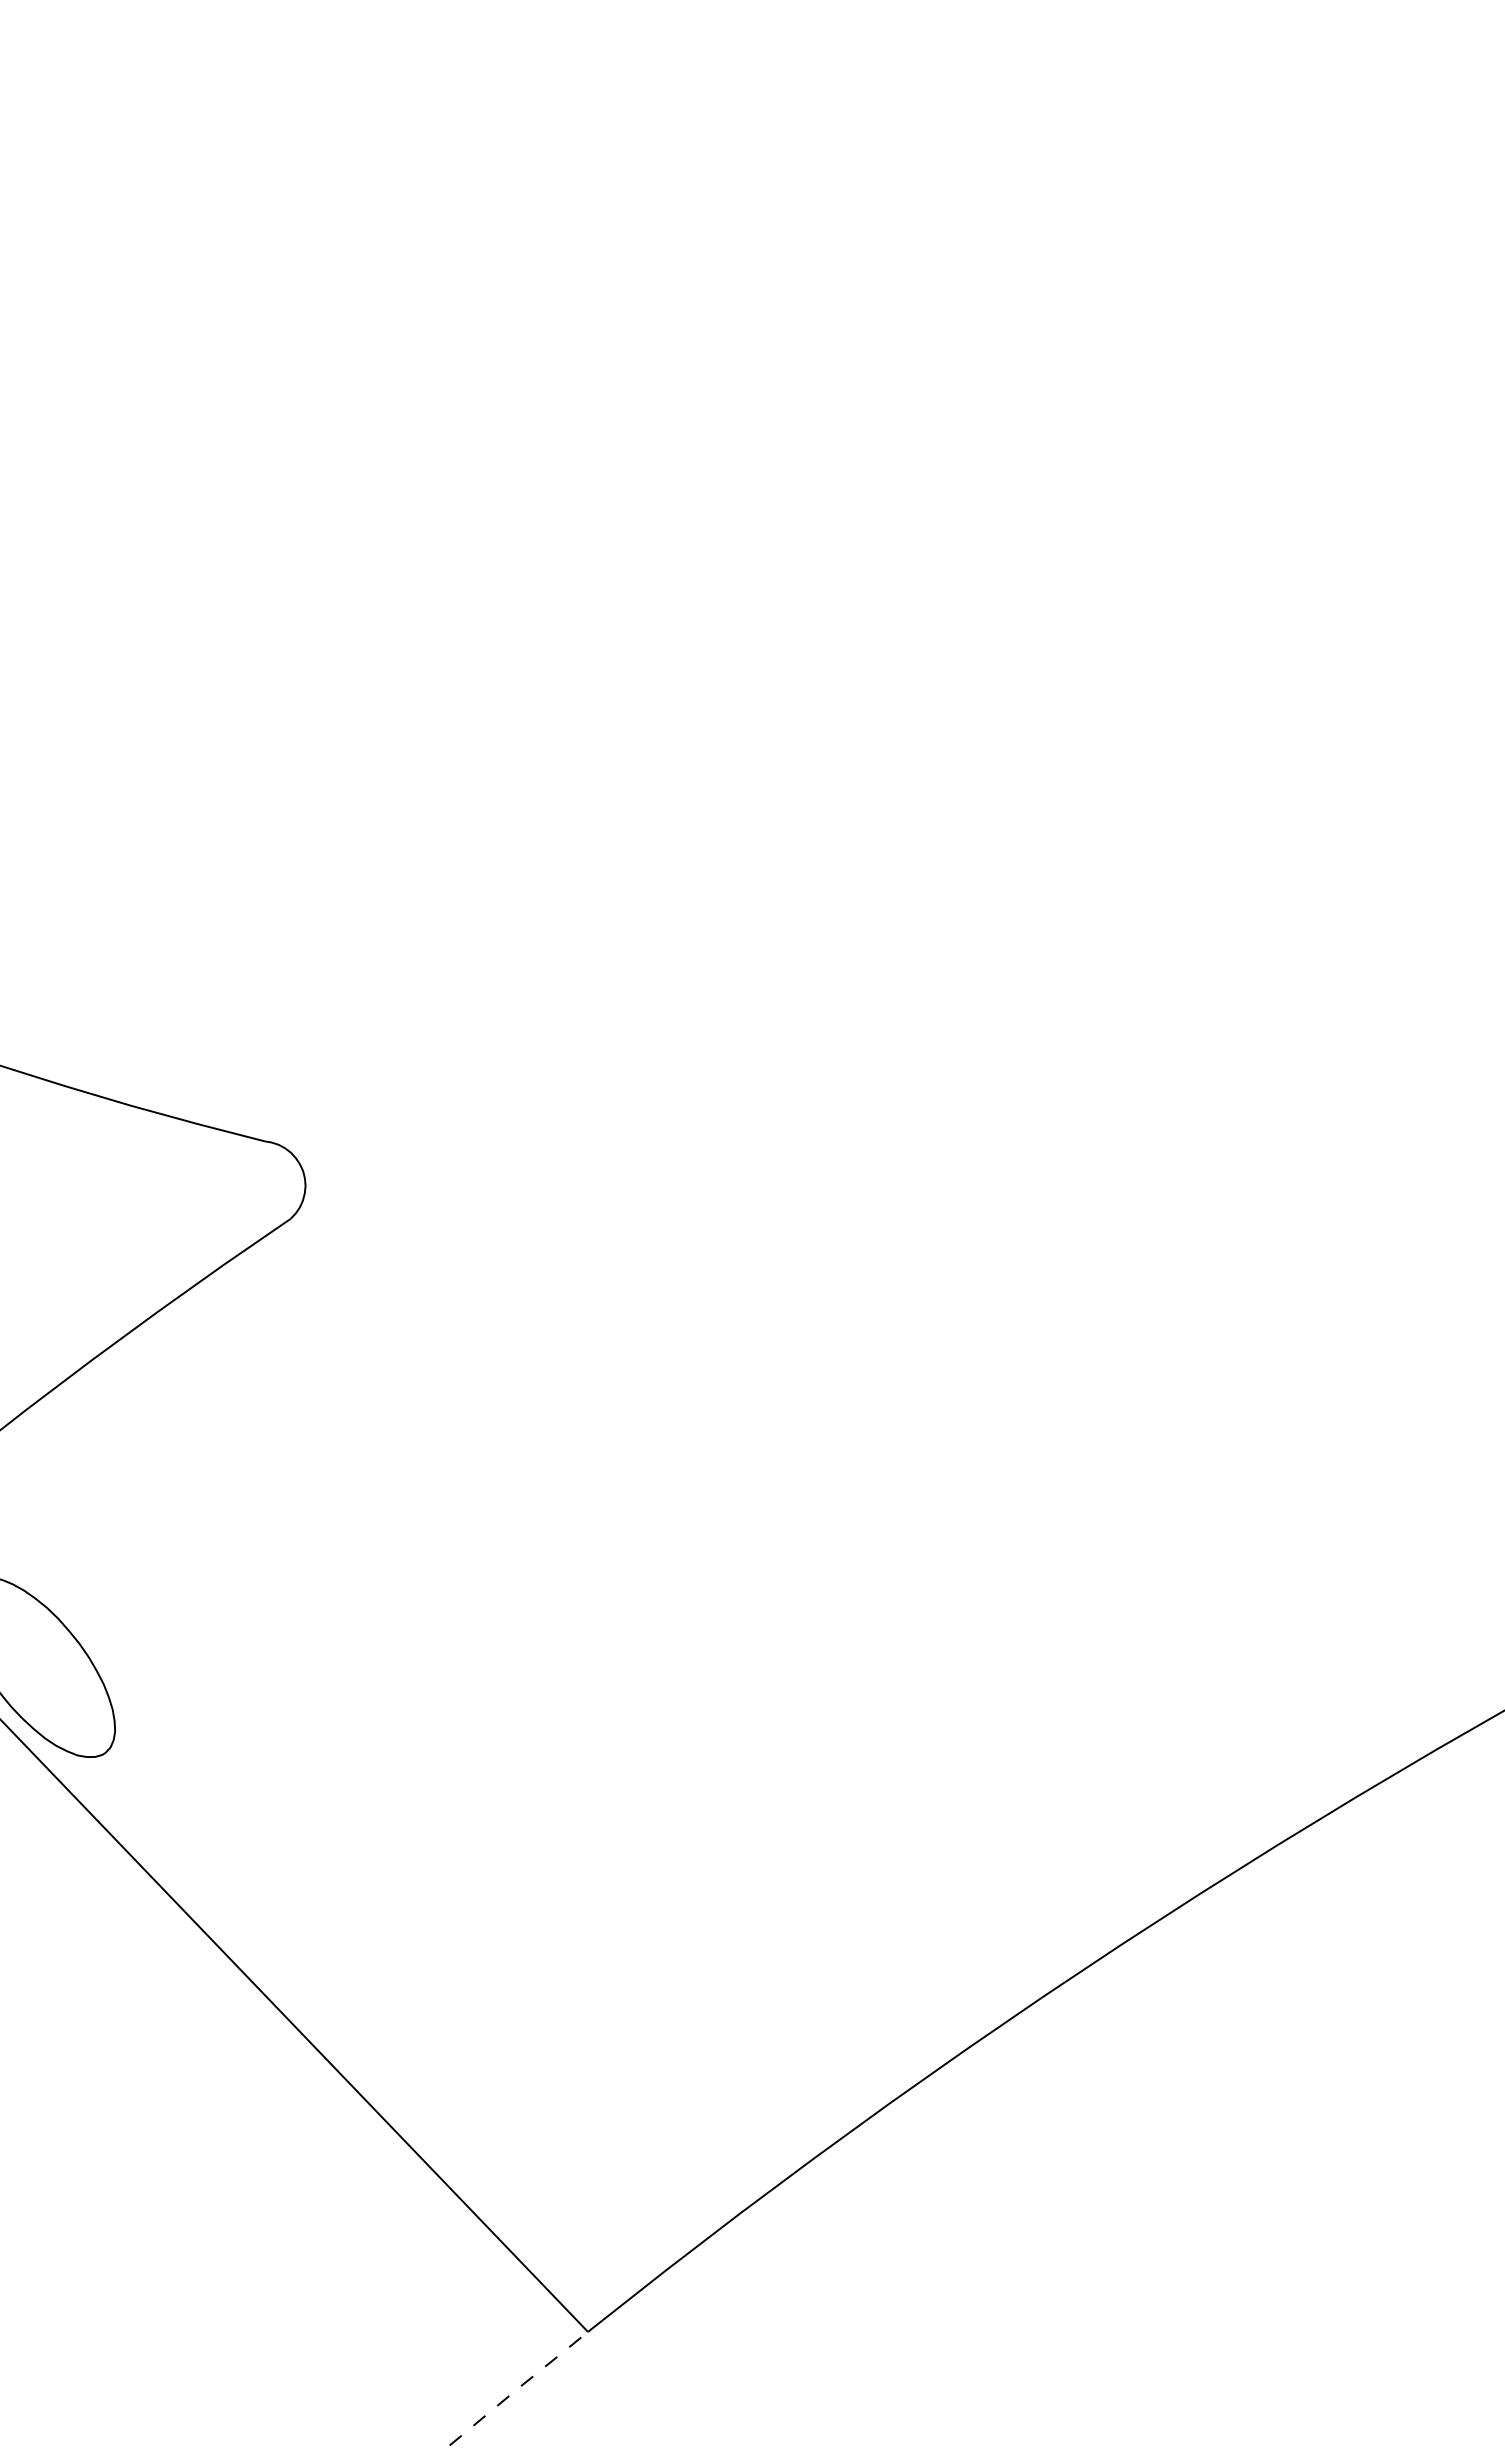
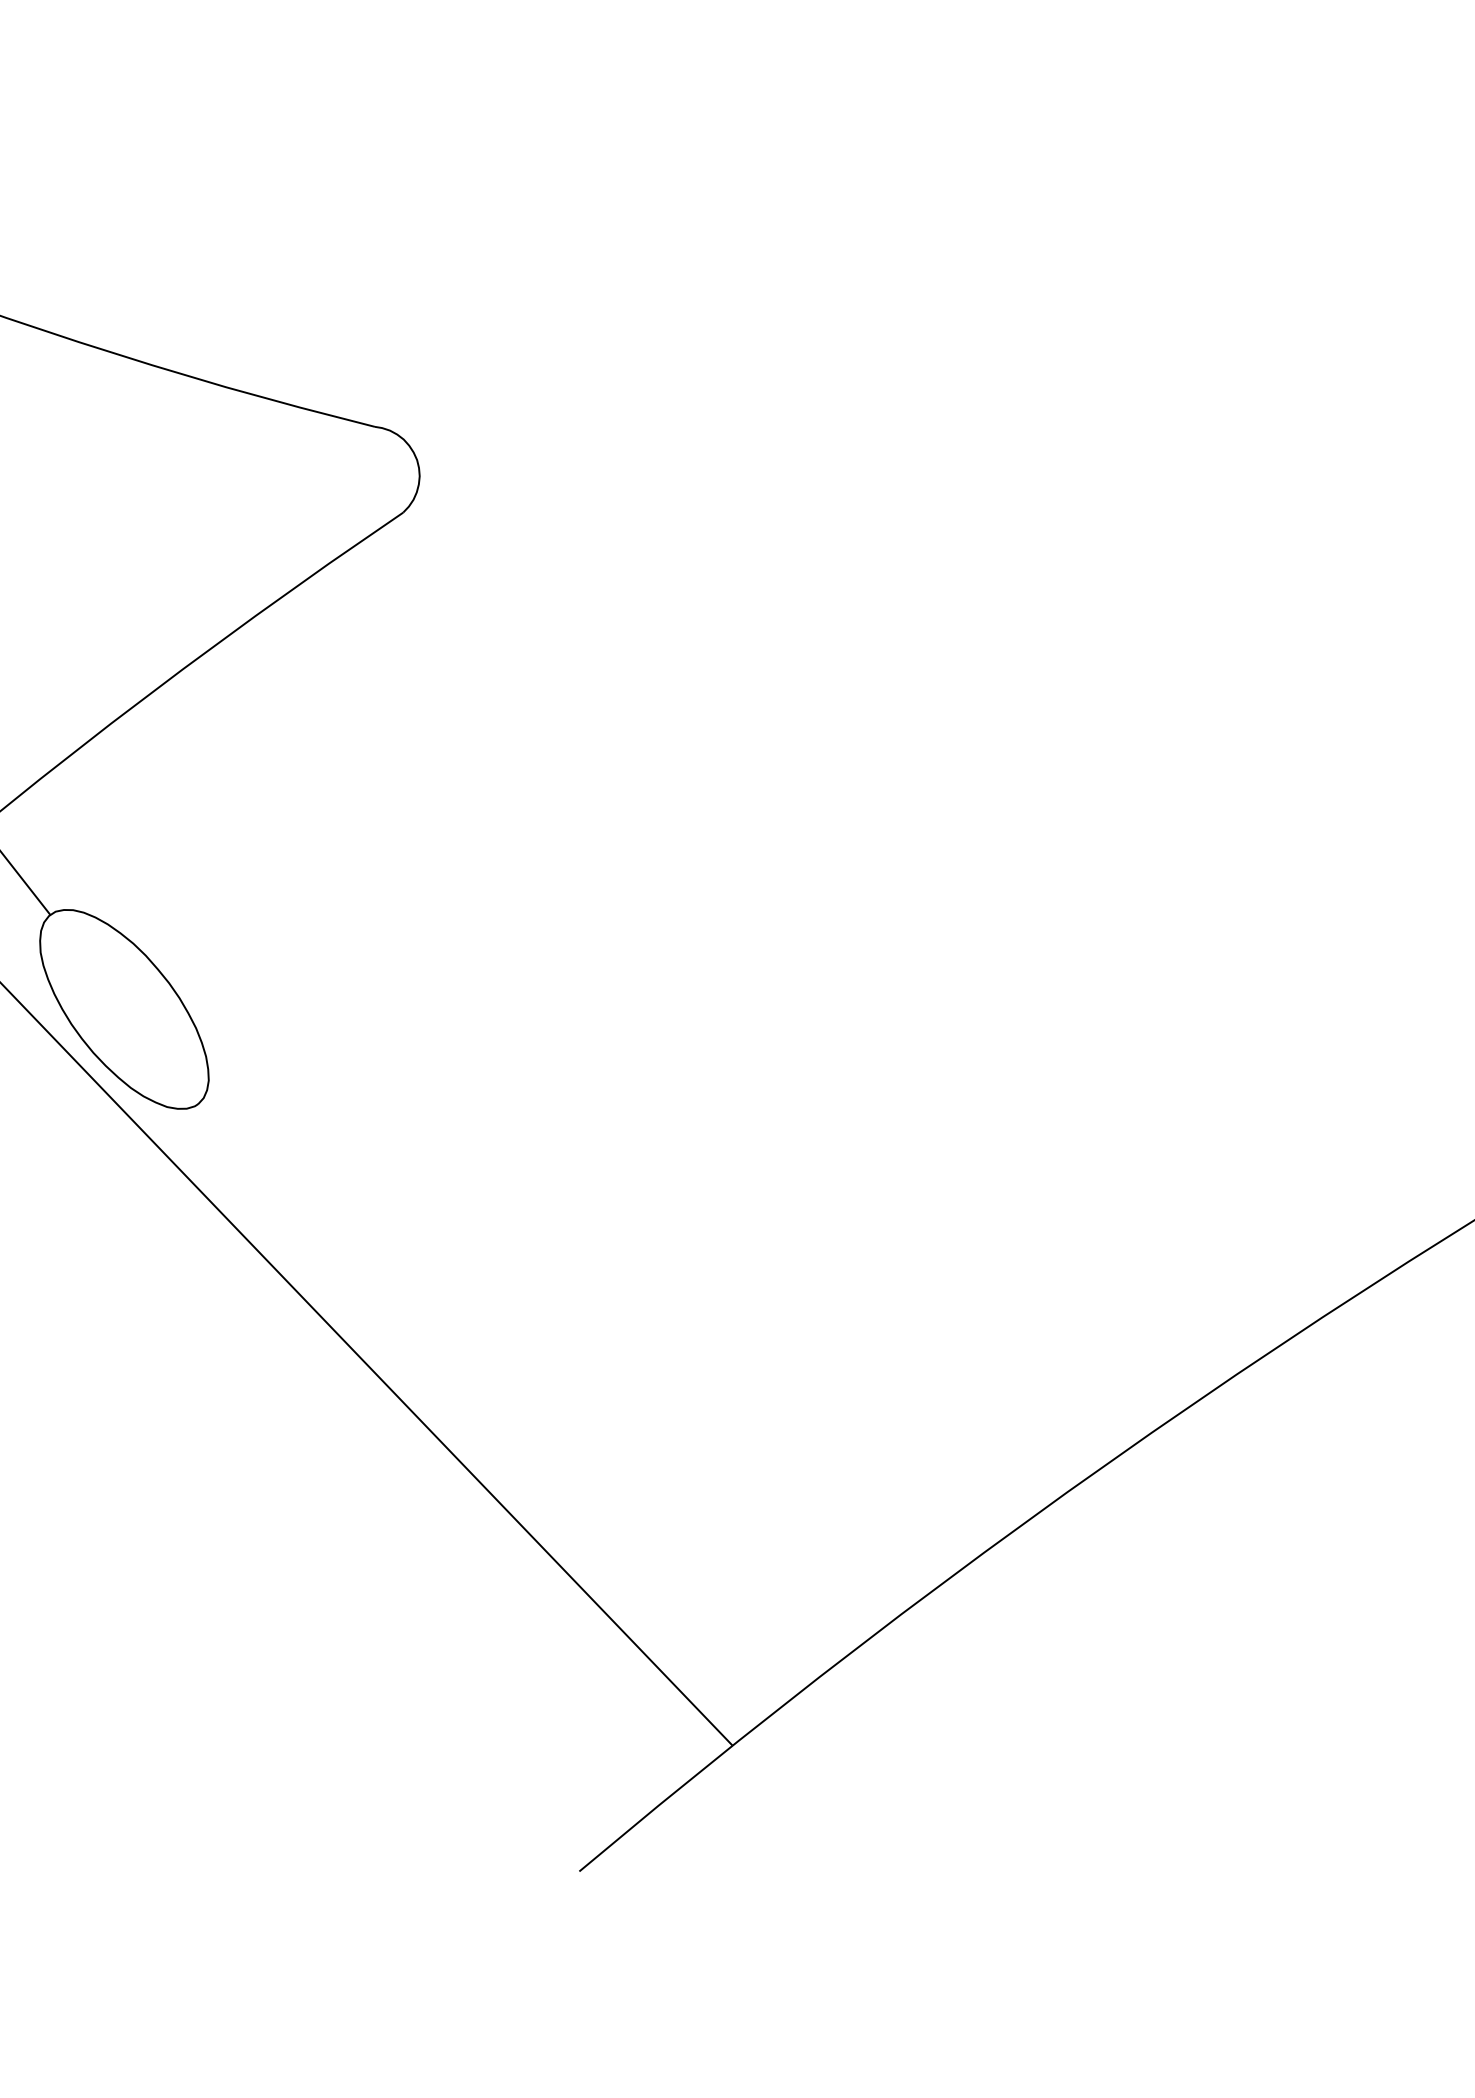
line: (518, 2387) -> (655, 1807), dashed -> solid

